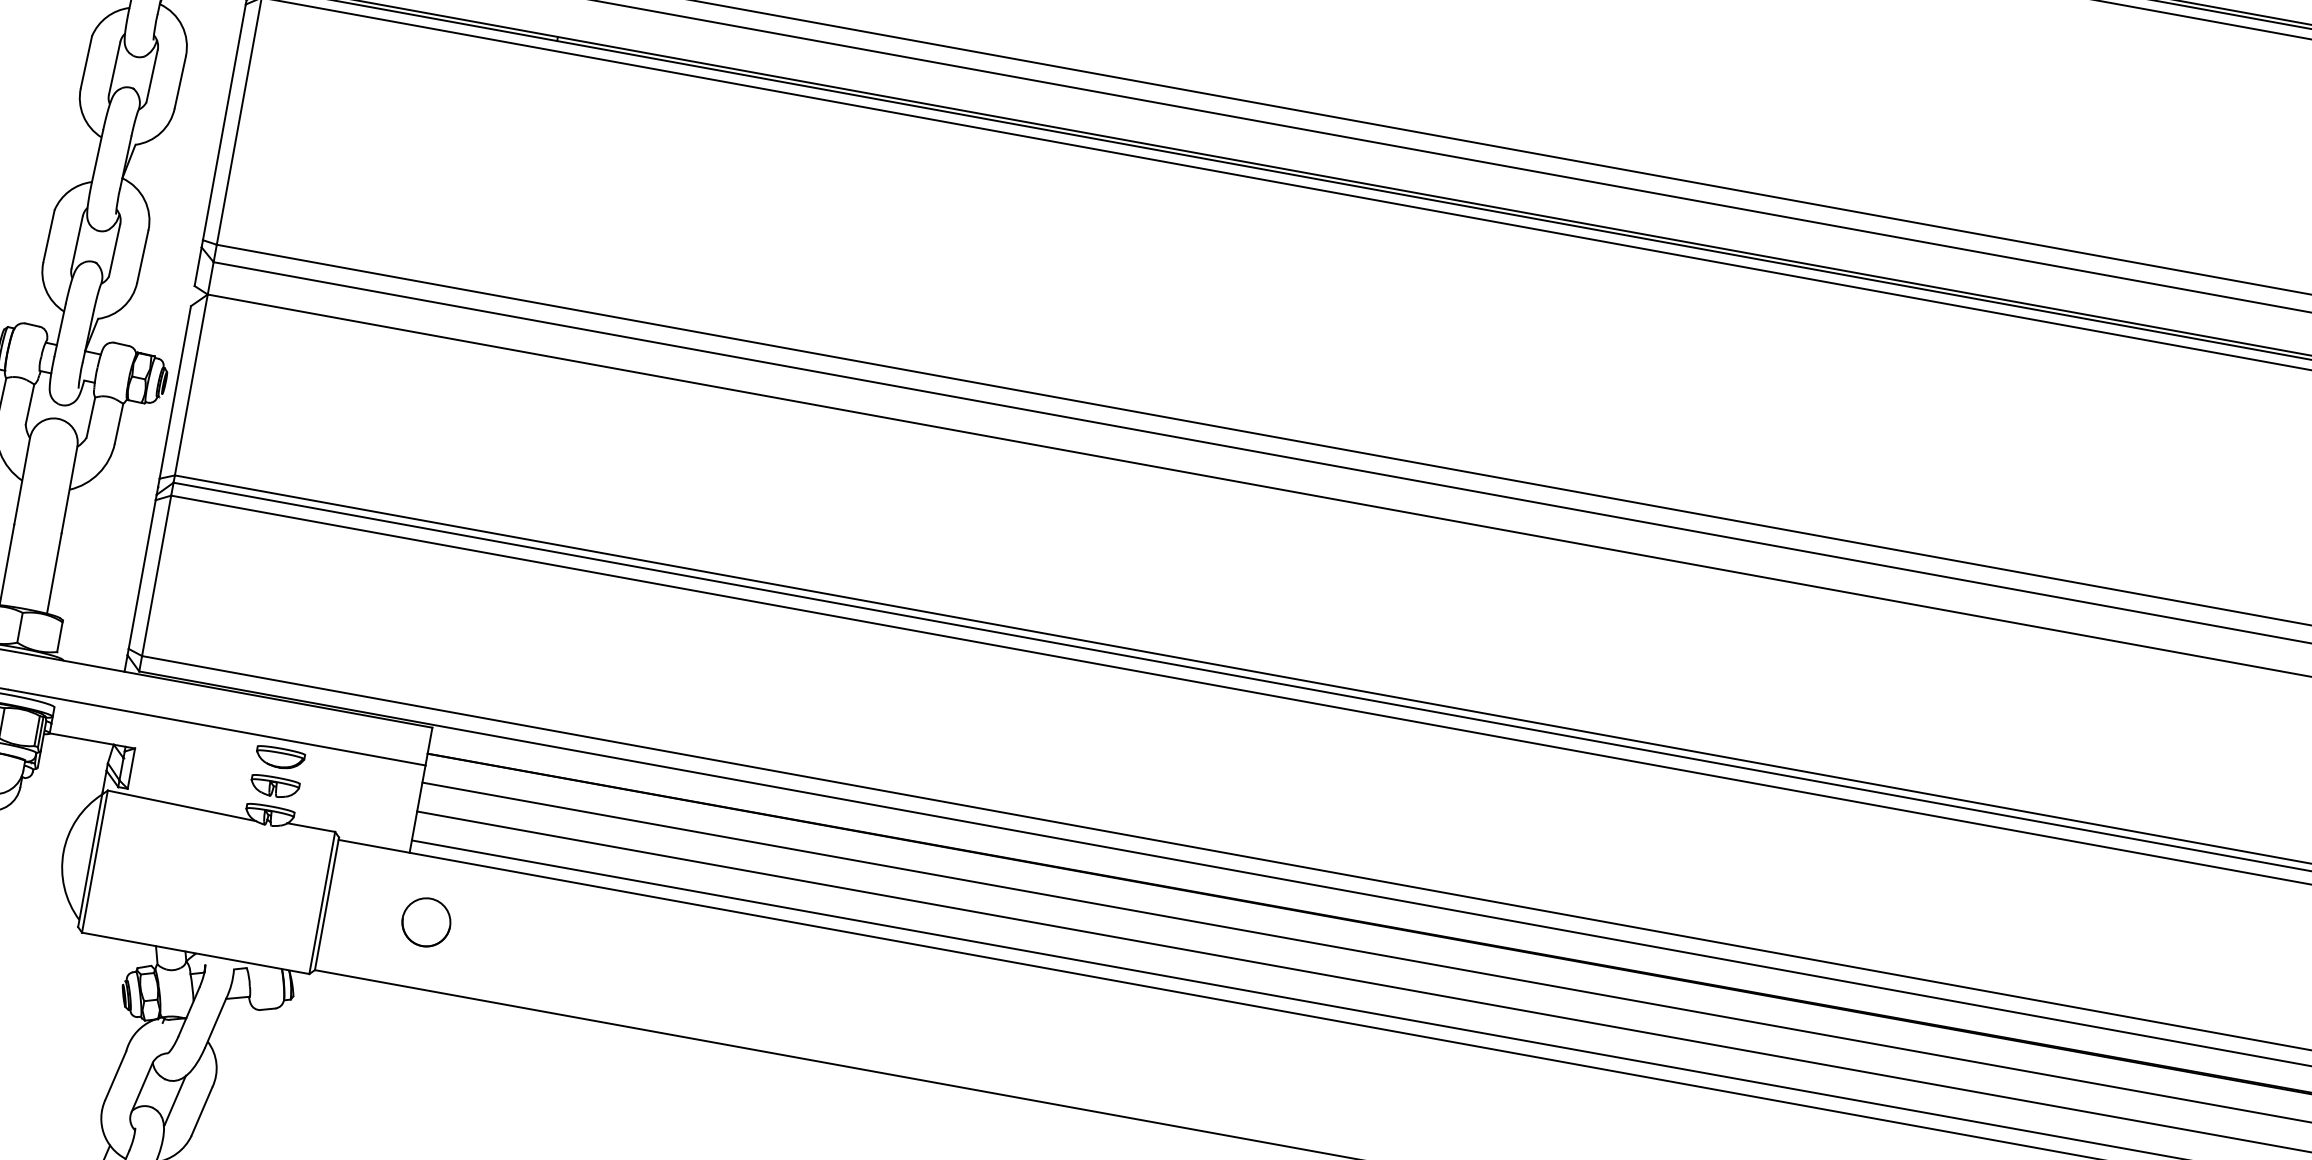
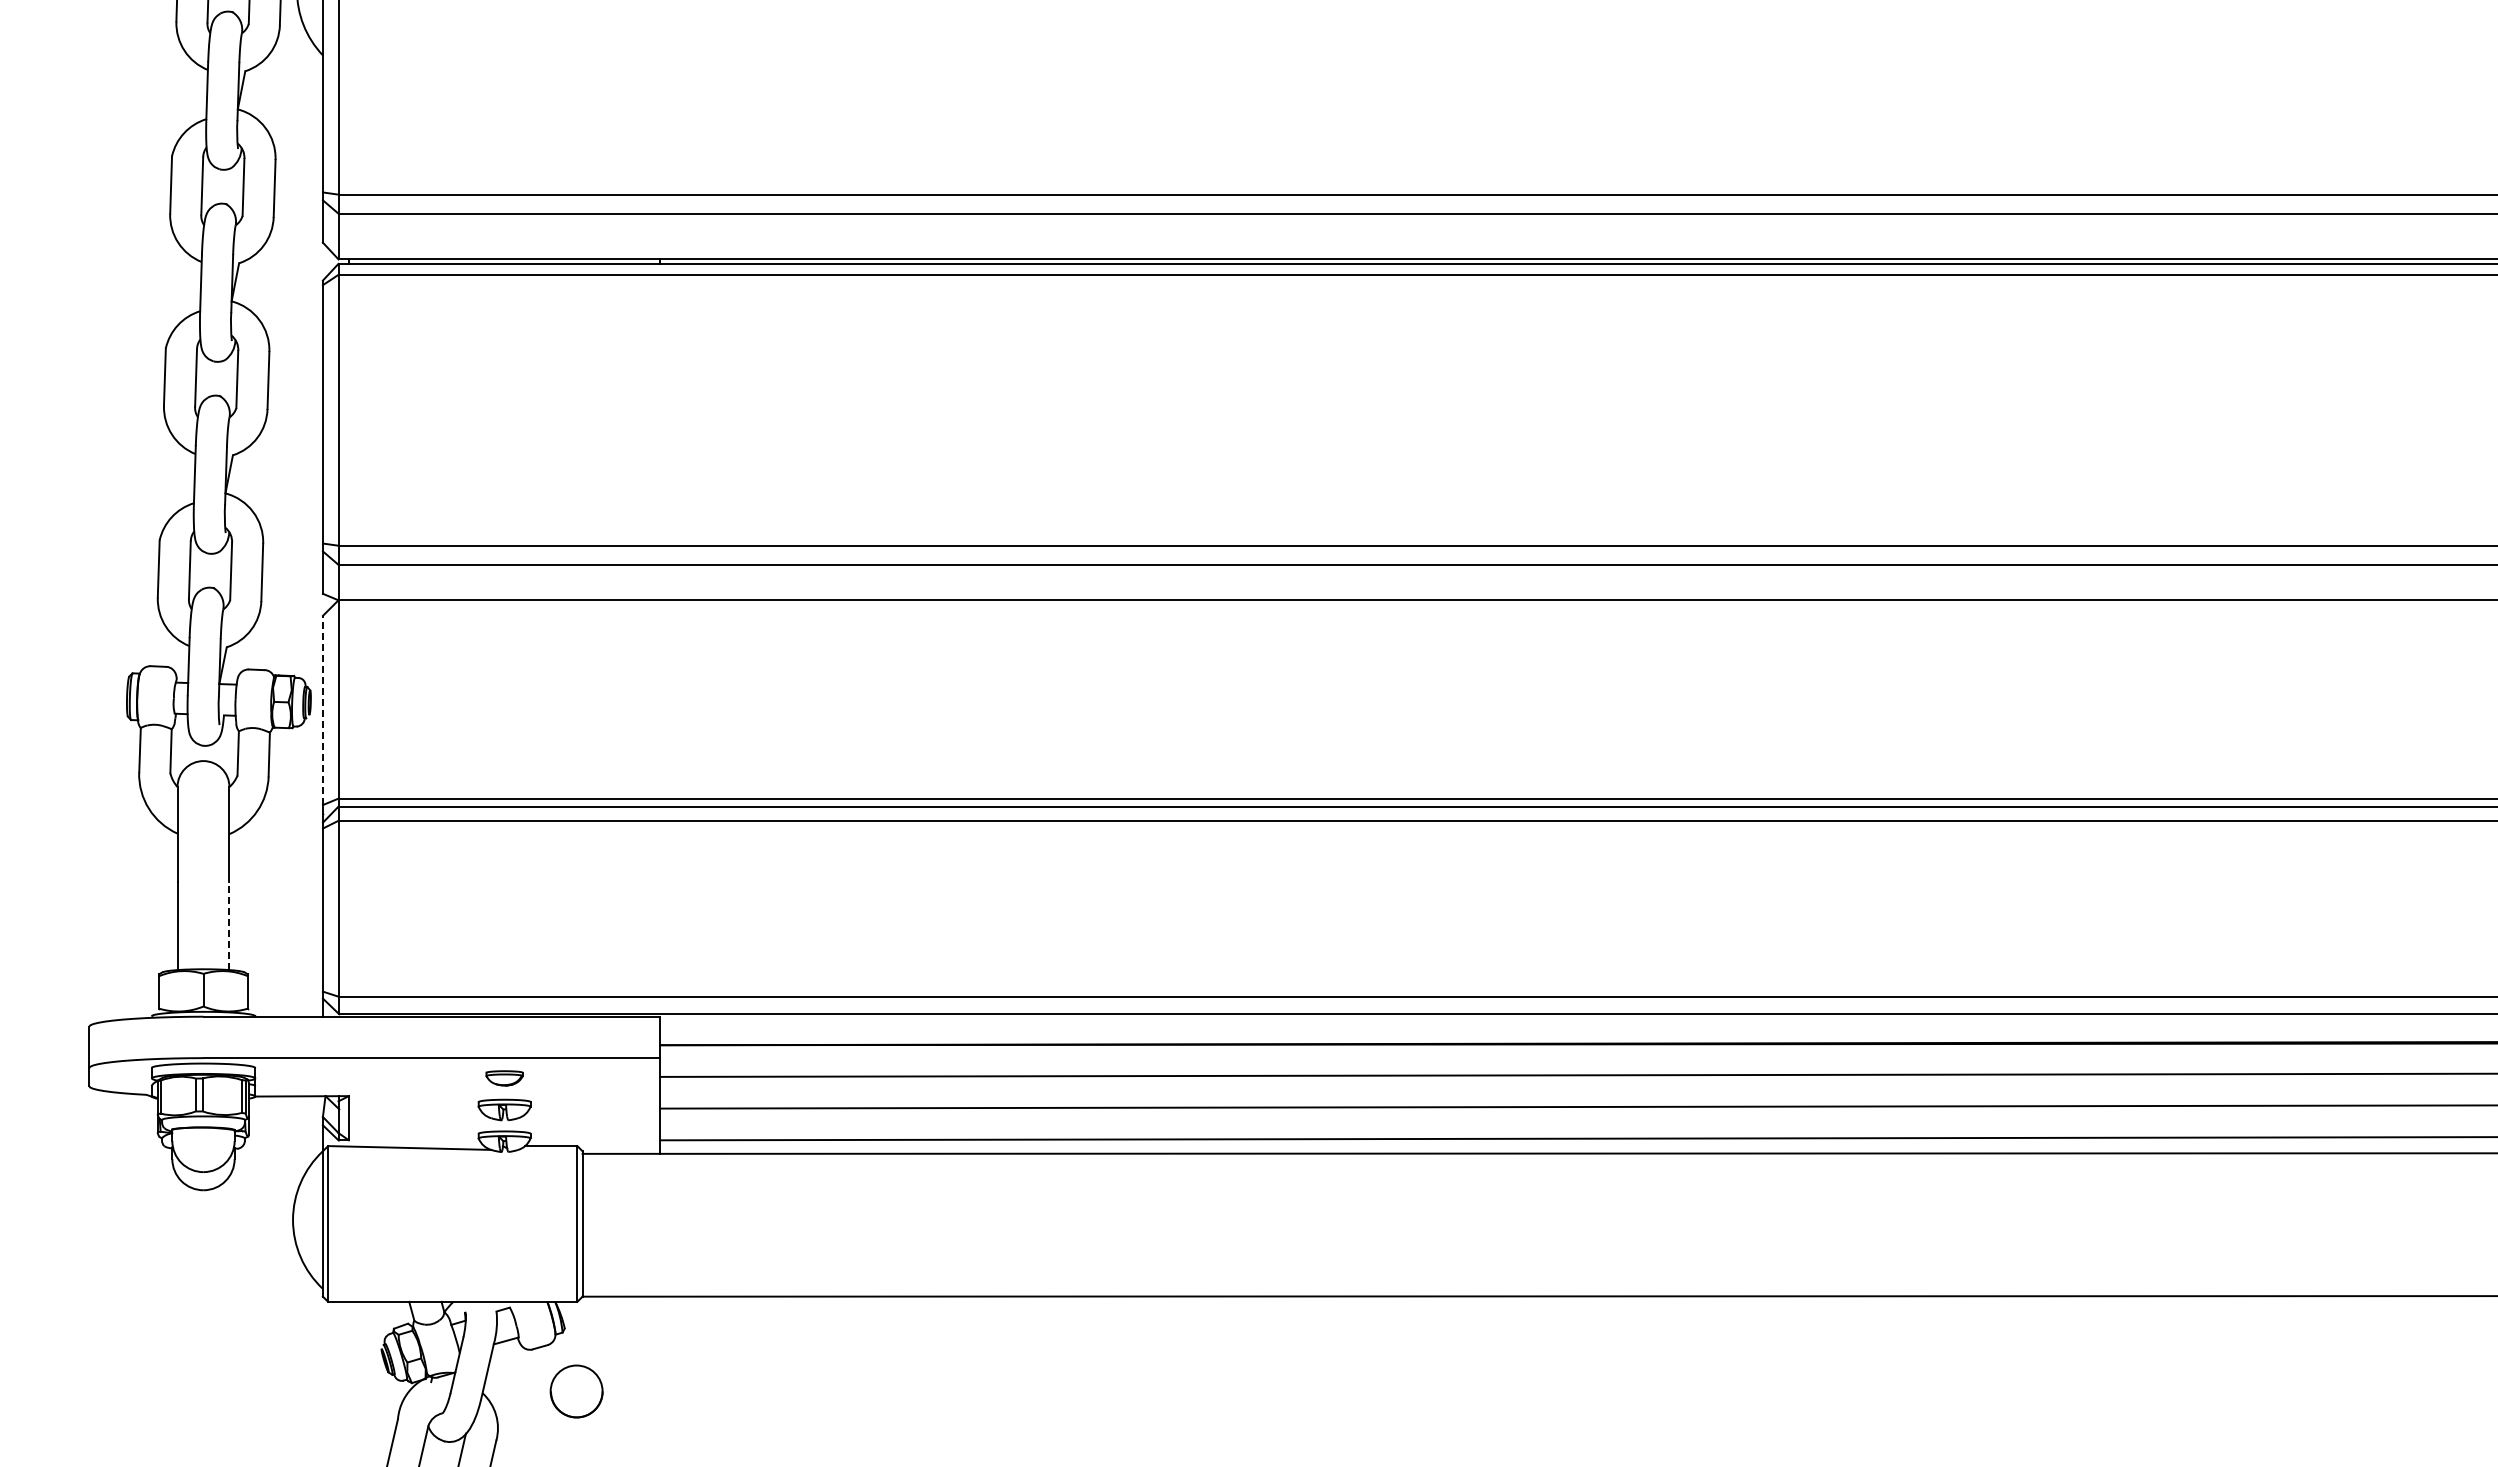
line: (174, 392) -> (322, 710), solid -> dashed
line: (54, 573) -> (229, 925), solid -> dashed
part: (279, 758) -> (504, 1078), size x0.7
part: (426, 922) -> (576, 1391), moved

